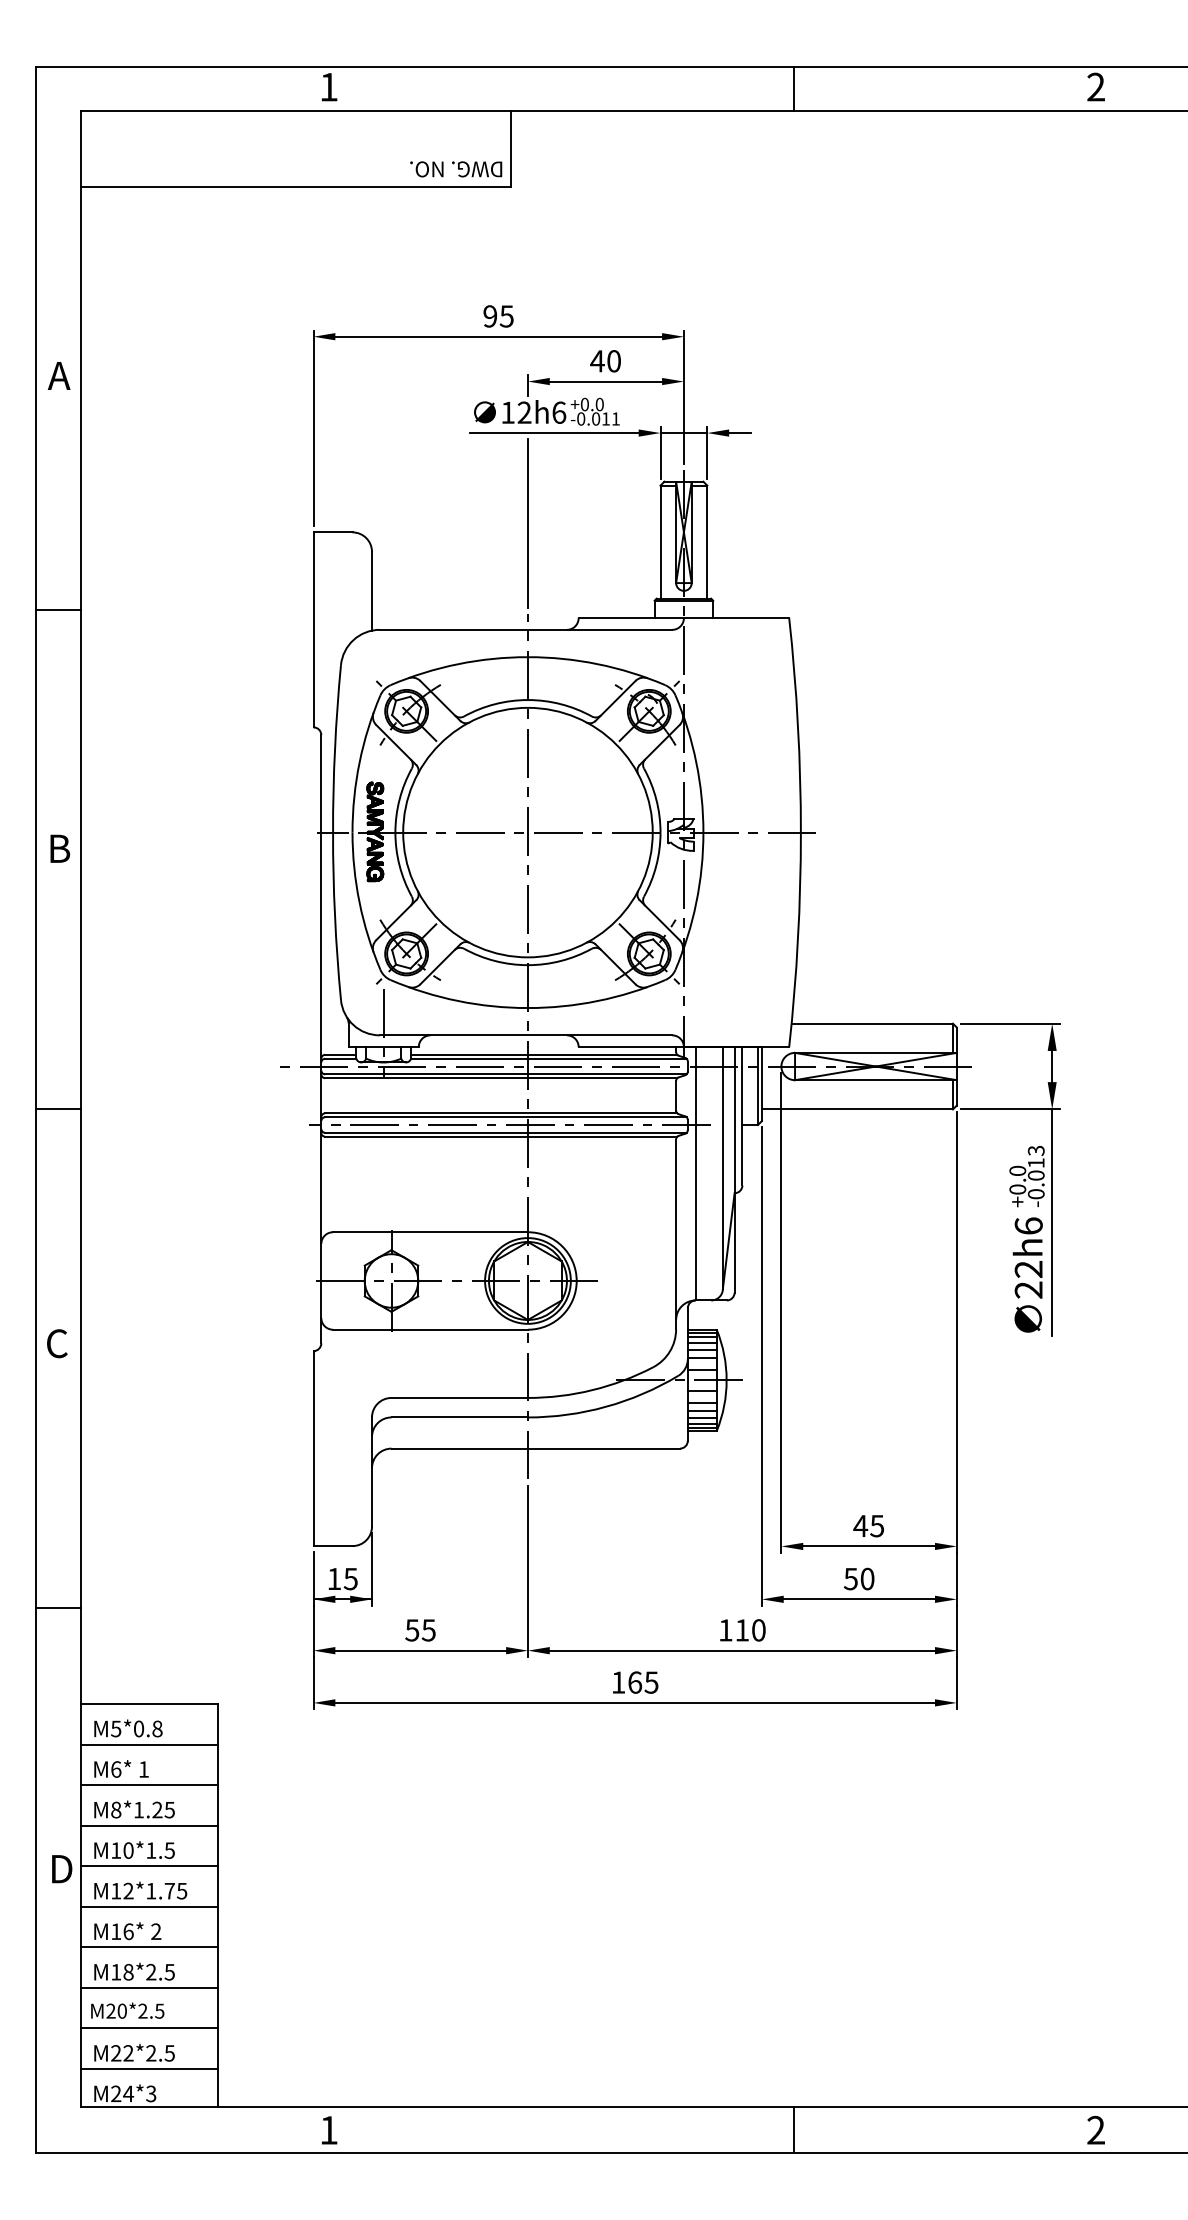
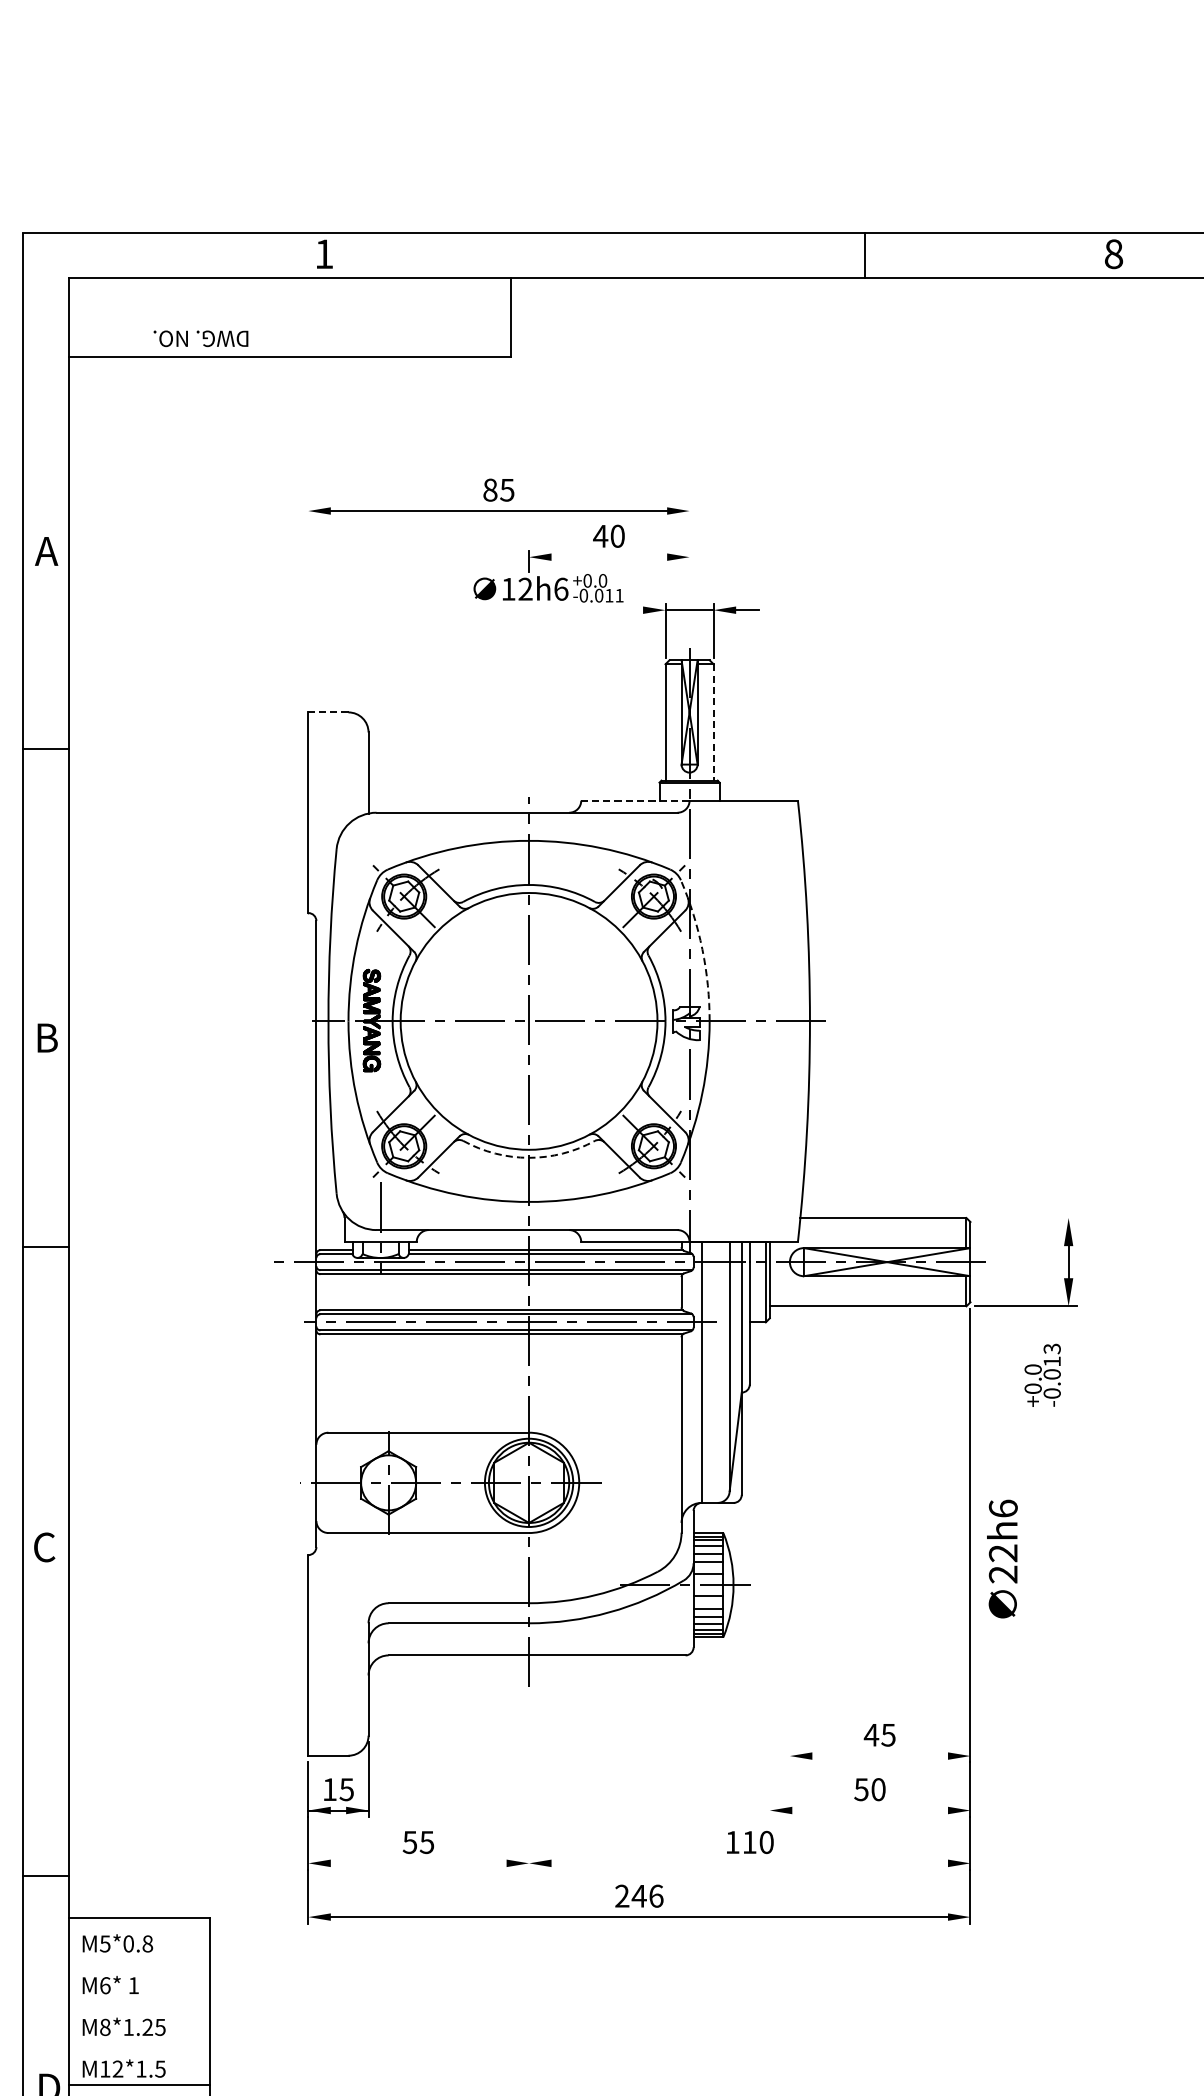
text: (1096, 86) -> (1114, 253), 2 -> 8
line: (794, 88) -> (865, 255), moved
text: (456, 169) -> (201, 338), moved
text: (490, 316) -> (490, 490), 95 -> 85
line: (605, 381) -> (608, 557), removed
line: (683, 396) -> (689, 572), removed
line: (313, 428) -> (308, 605), removed
line: (554, 433) -> (556, 610), removed
line: (527, 523) -> (528, 703), removed
line: (332, 532) -> (327, 712), solid -> dashed
line: (707, 542) -> (713, 722), solid -> dashed
line: (57, 609) -> (44, 748), moved
line: (631, 618) -> (635, 801), solid -> dashed
arc: (696, 762) -> (702, 949), solid -> dashed
arc: (527, 965) -> (528, 1158), solid -> dashed
line: (1010, 1023) -> (1025, 1217), removed
line: (57, 1108) -> (44, 1246), moved
line: (1052, 1222) -> (1068, 1422), removed
text: (1027, 1274) -> (1002, 1558), moved
line: (781, 1312) -> (790, 1515), removed
line: (761, 1366) -> (769, 1570), removed
line: (869, 1546) -> (880, 1756), removed
line: (527, 1570) -> (528, 1780), removed
line: (859, 1599) -> (870, 1810), removed
line: (57, 1607) -> (44, 1875), moved
line: (420, 1650) -> (418, 1863), removed
line: (742, 1650) -> (749, 1863), removed
text: (634, 1682) -> (638, 1896), 165 -> 246
line: (148, 1744) -> (138, 1959), removed
line: (148, 1785) -> (138, 2002), removed
line: (148, 1825) -> (138, 2043), removed
text: (128, 1850) -> (117, 2069), M10*1.5 -> M12*1.5

